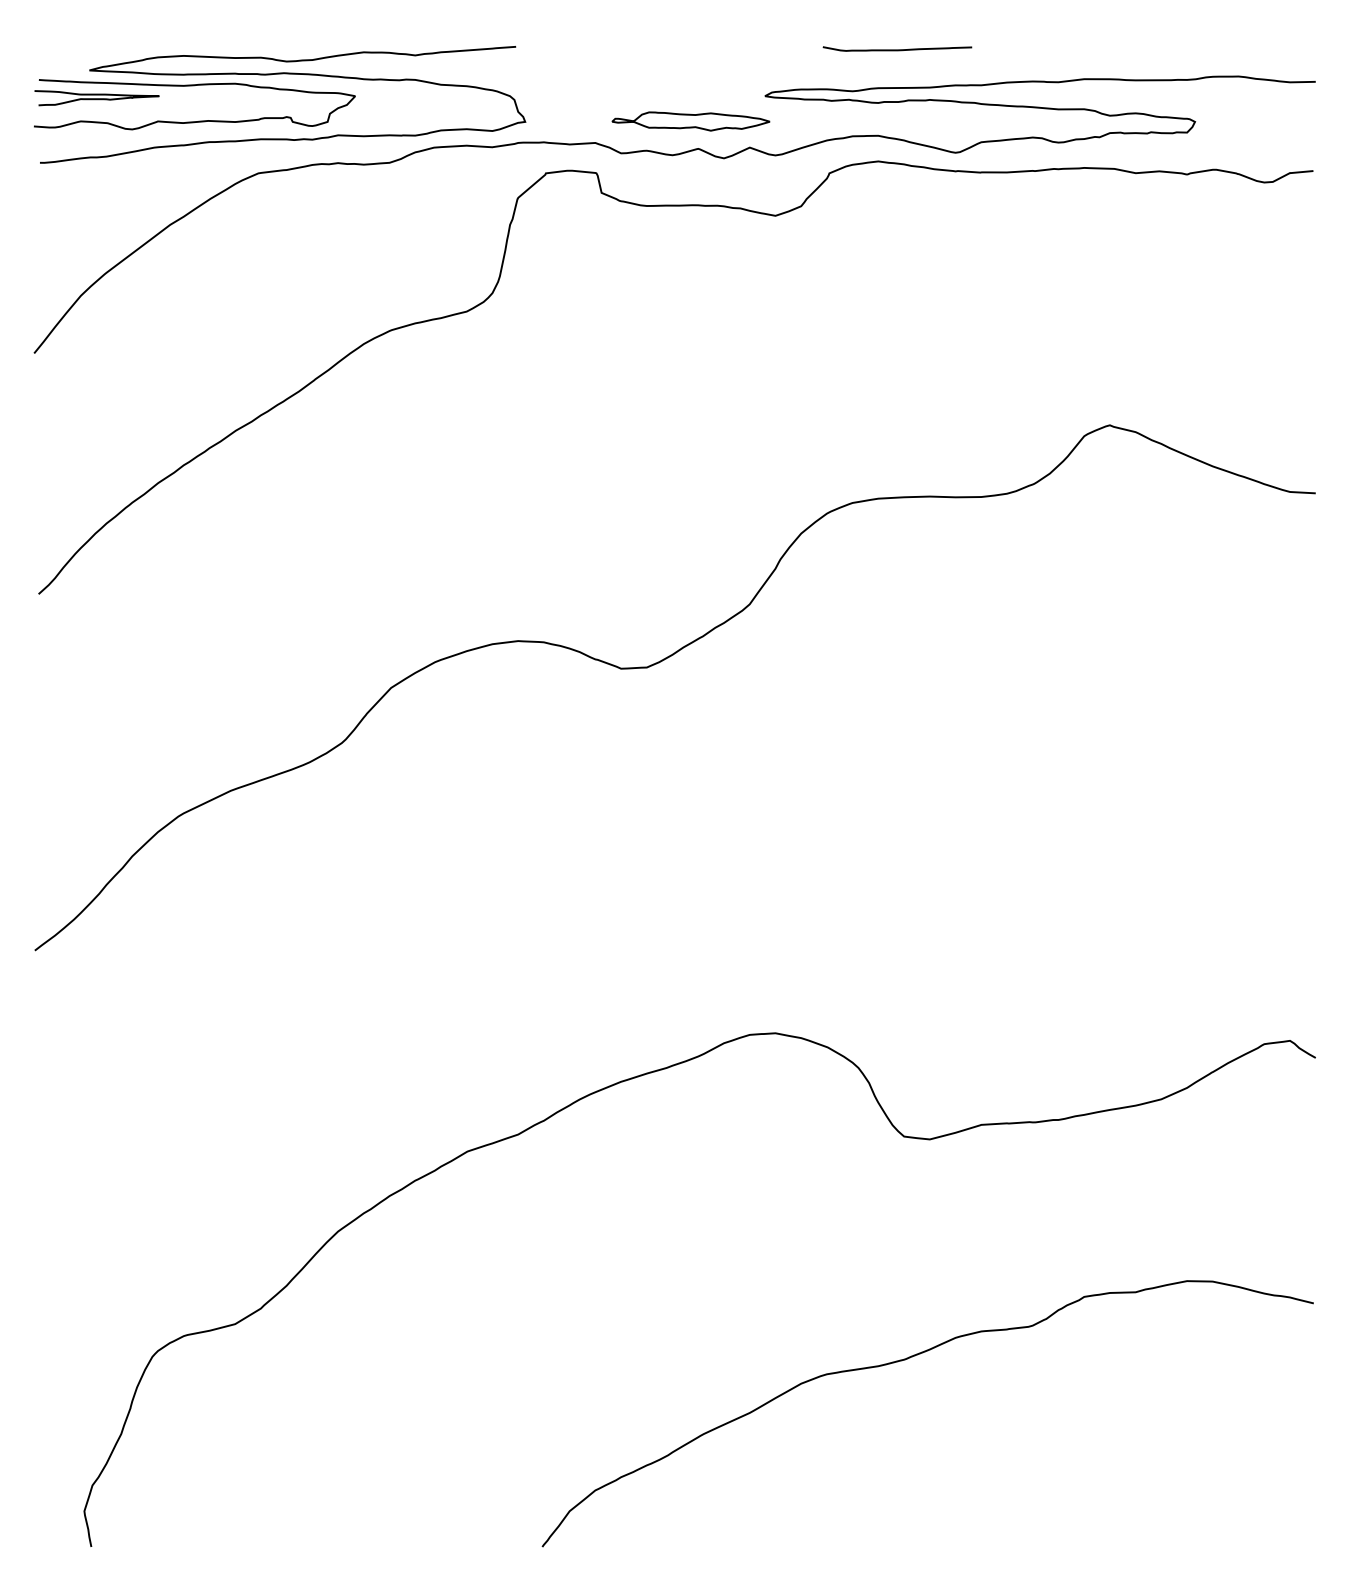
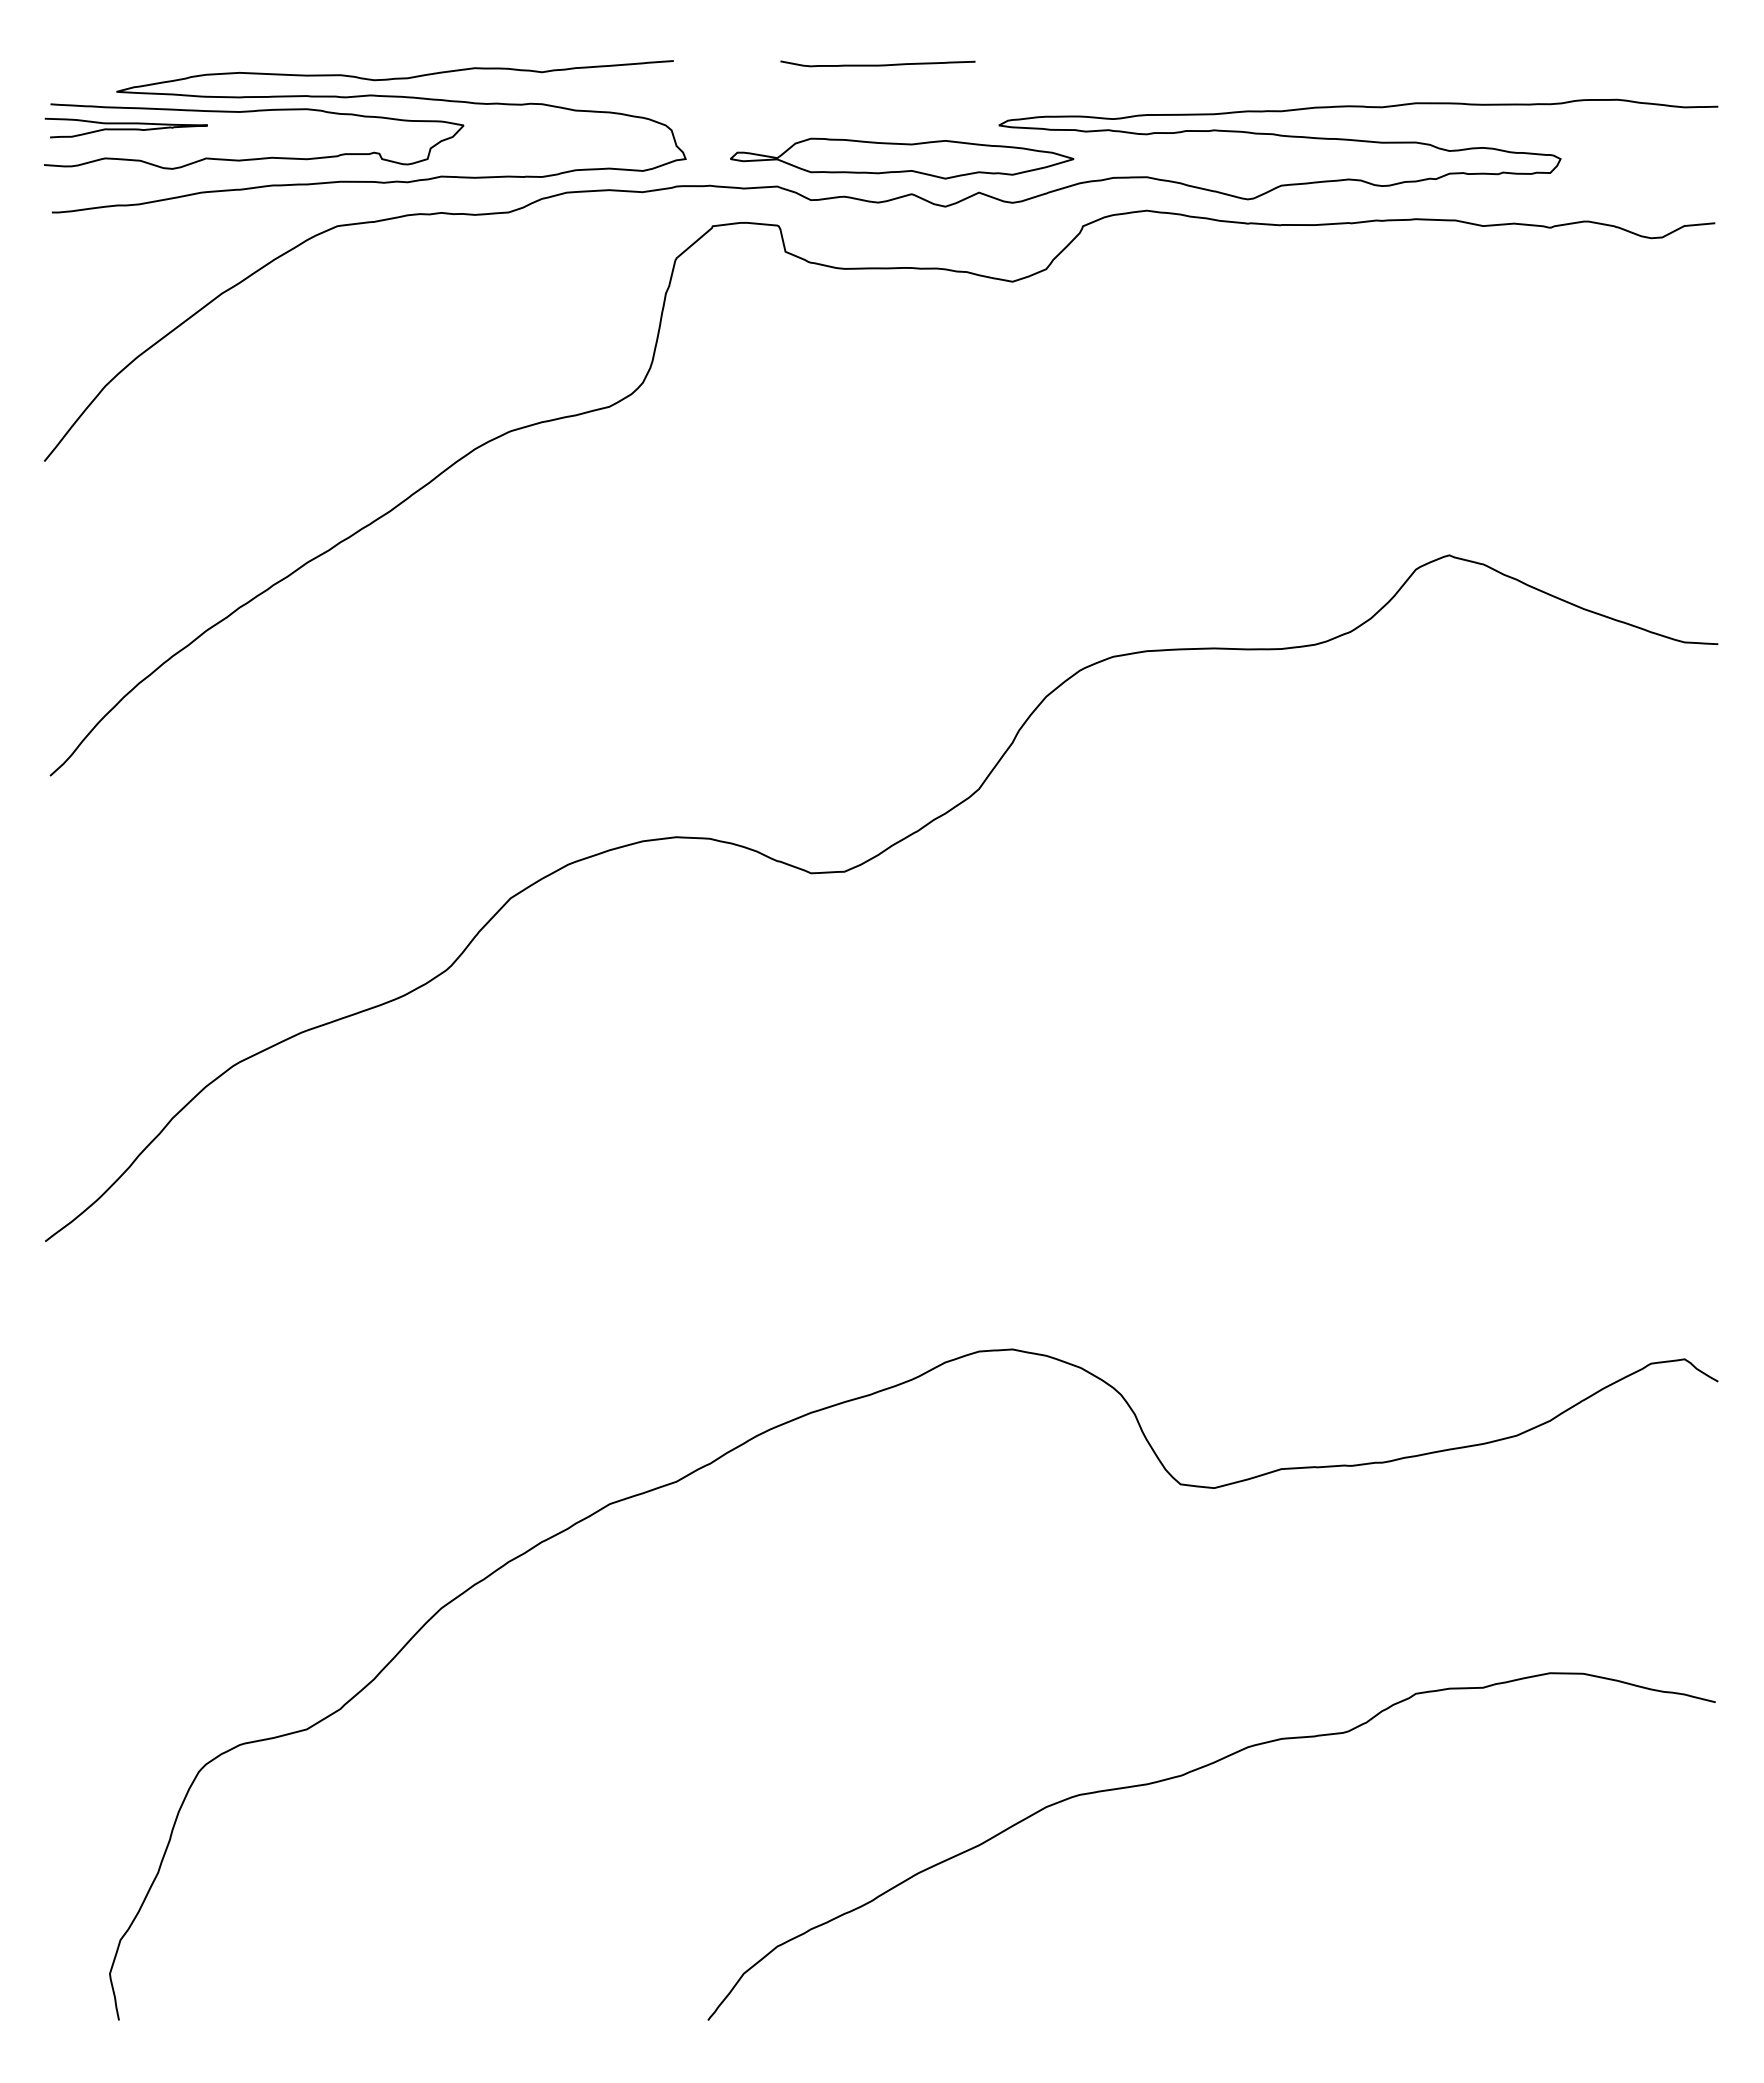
curve: (897, 49) -> (877, 64), moved
part: (691, 121) -> (902, 158), size x1.67

